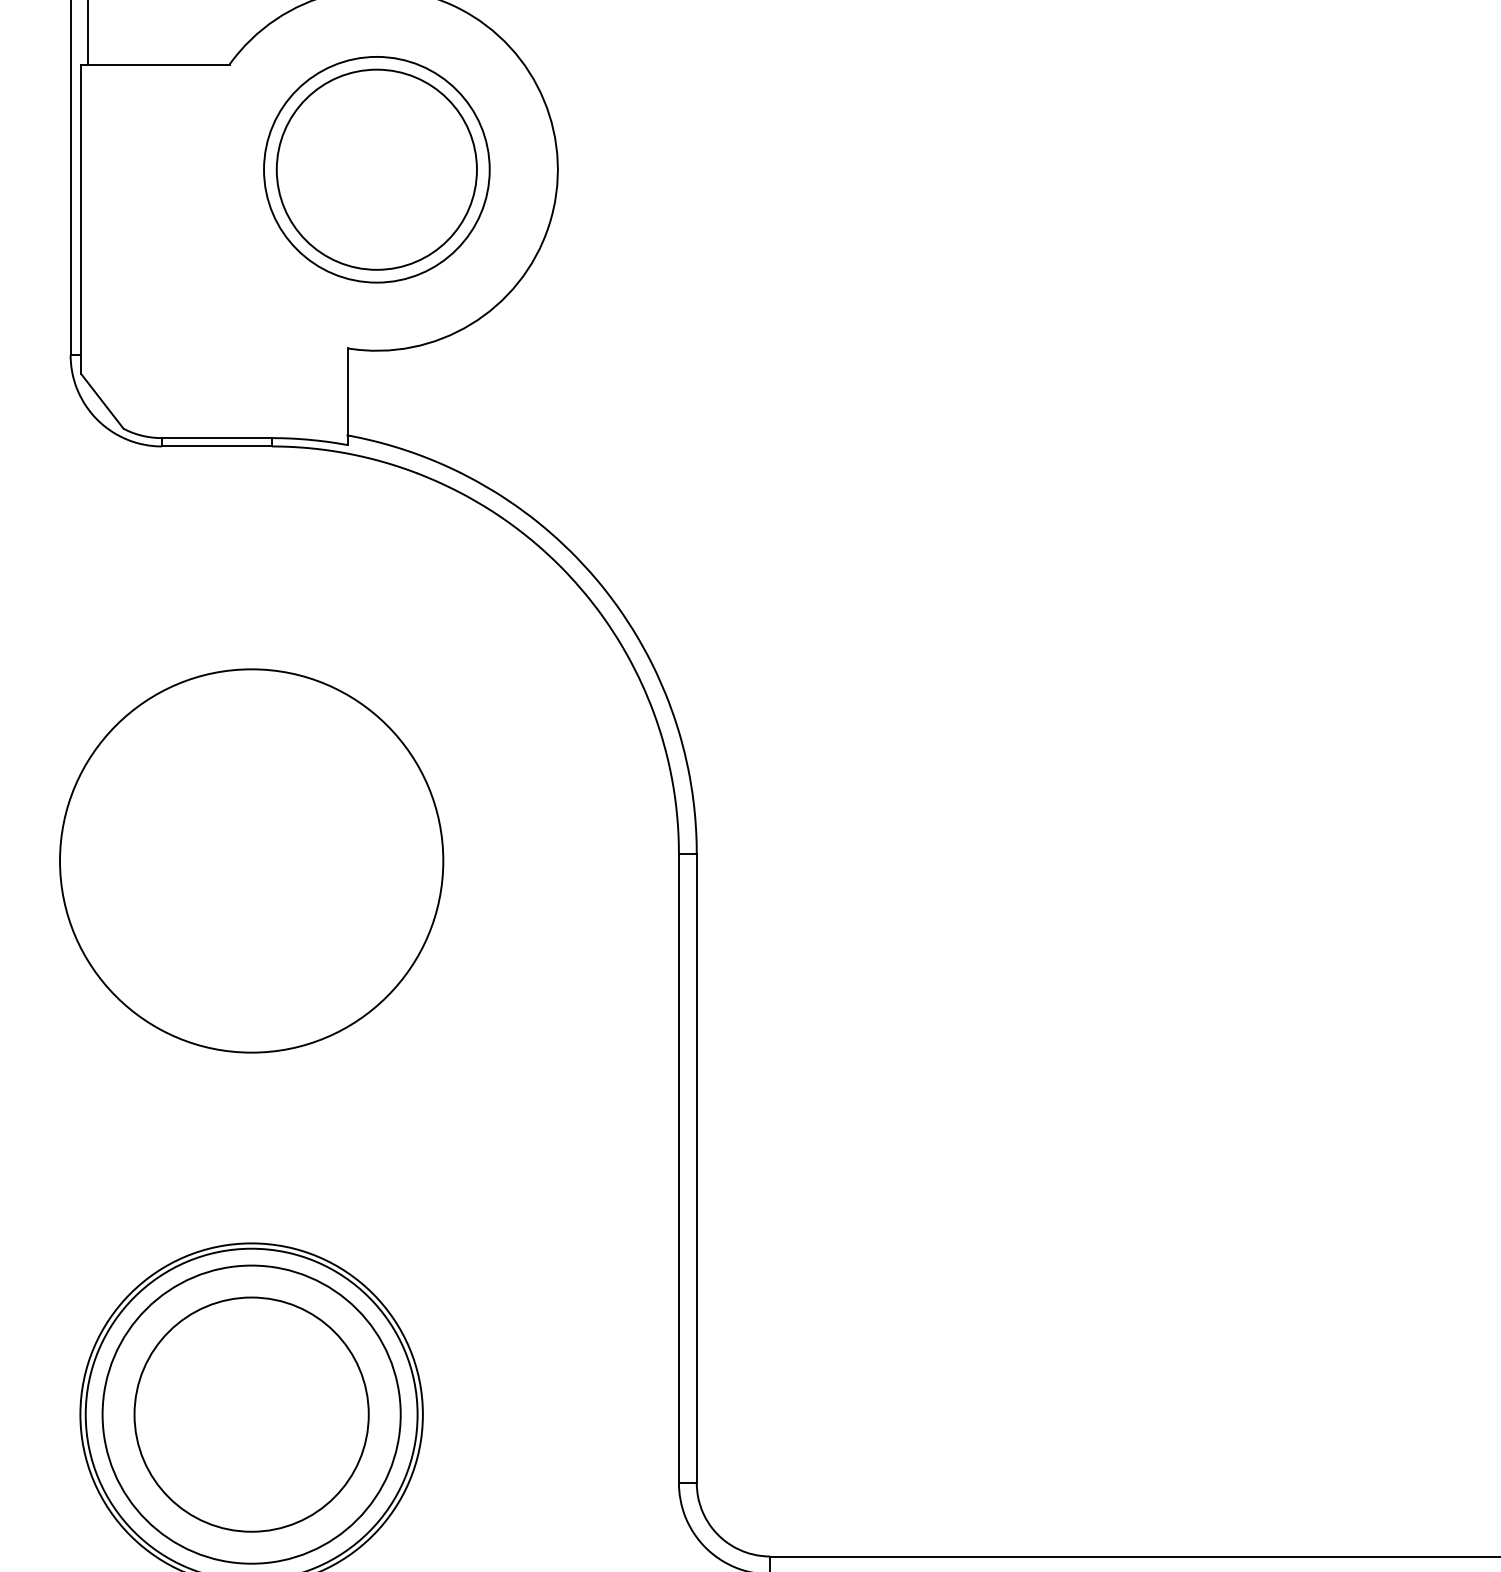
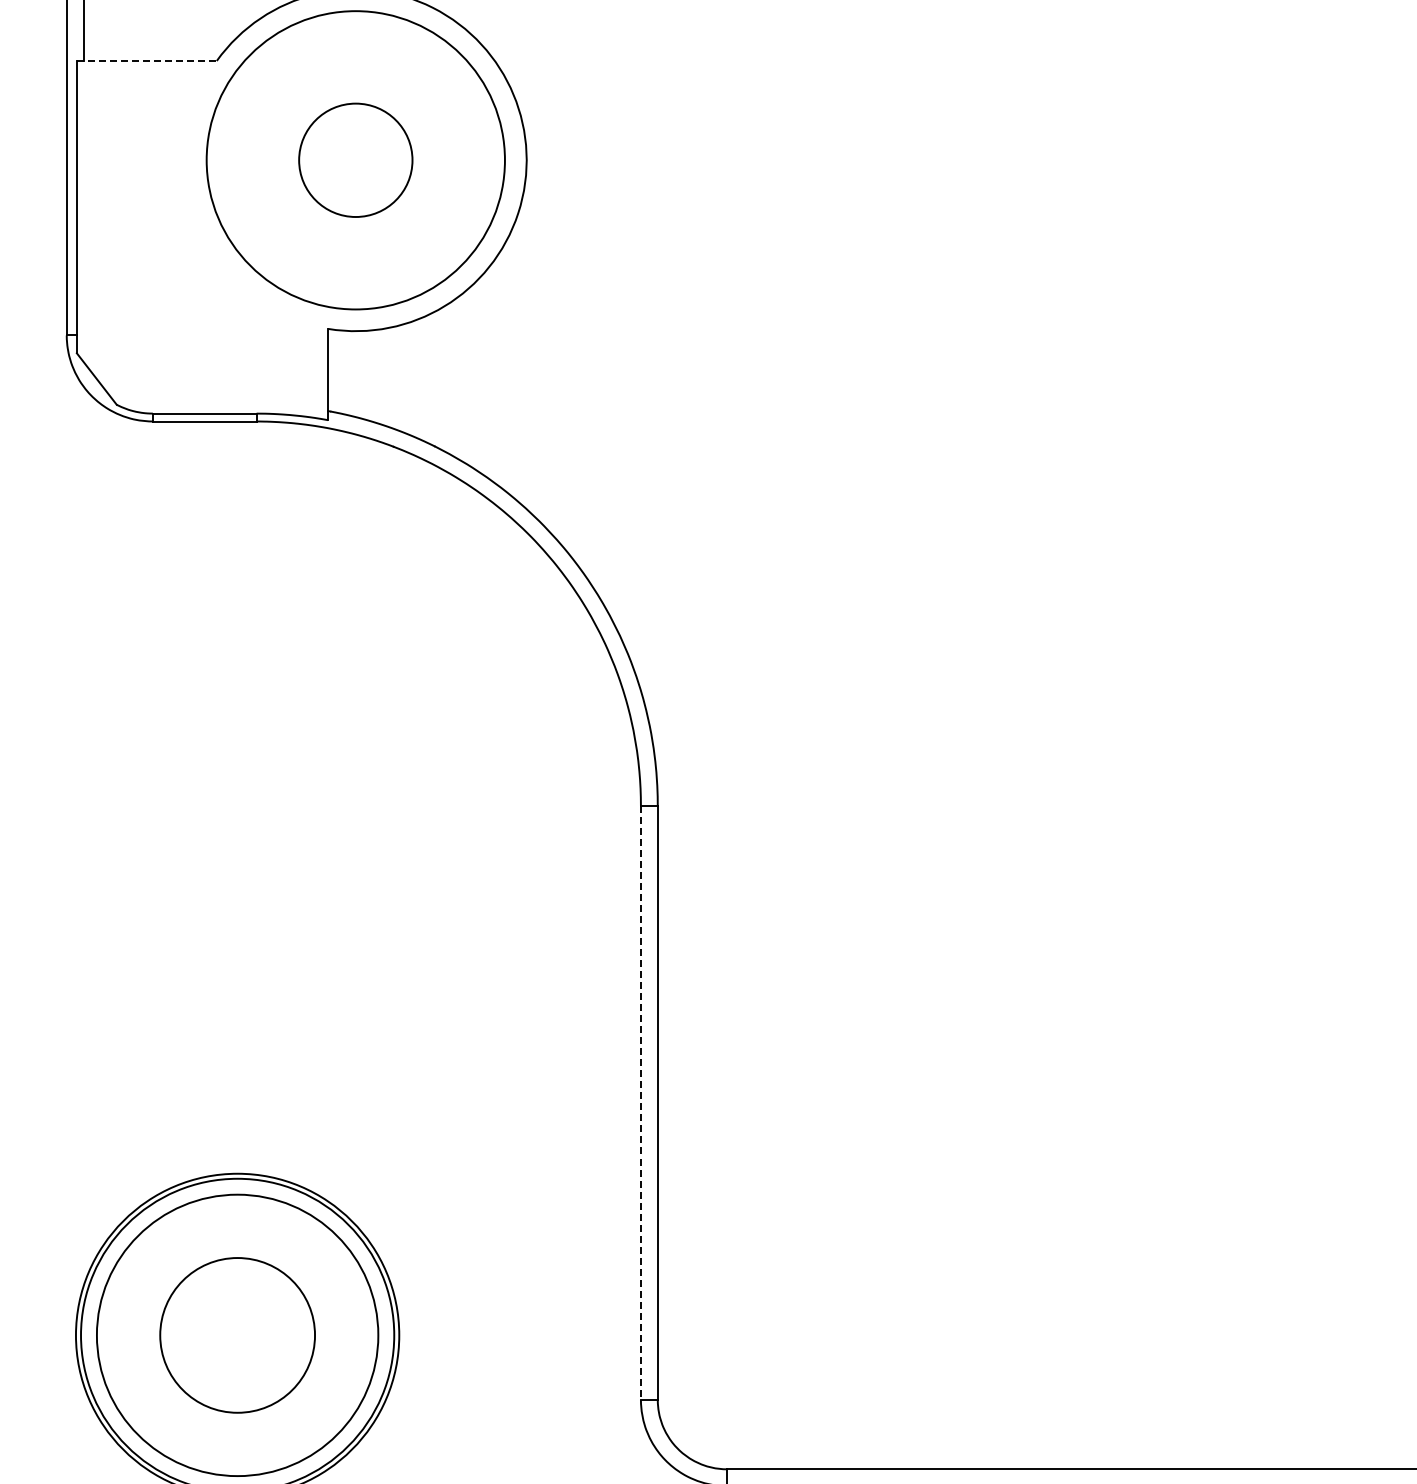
line: (155, 65) -> (146, 61), solid -> dashed
circle: (376, 168) -> (355, 159), size x0.6
circle: (376, 168) -> (355, 159), size x1.4
circle: (251, 860) -> (237, 812), removed
line: (678, 1168) -> (640, 1103), solid -> dashed
circle: (251, 1413) -> (237, 1334), size x0.7

